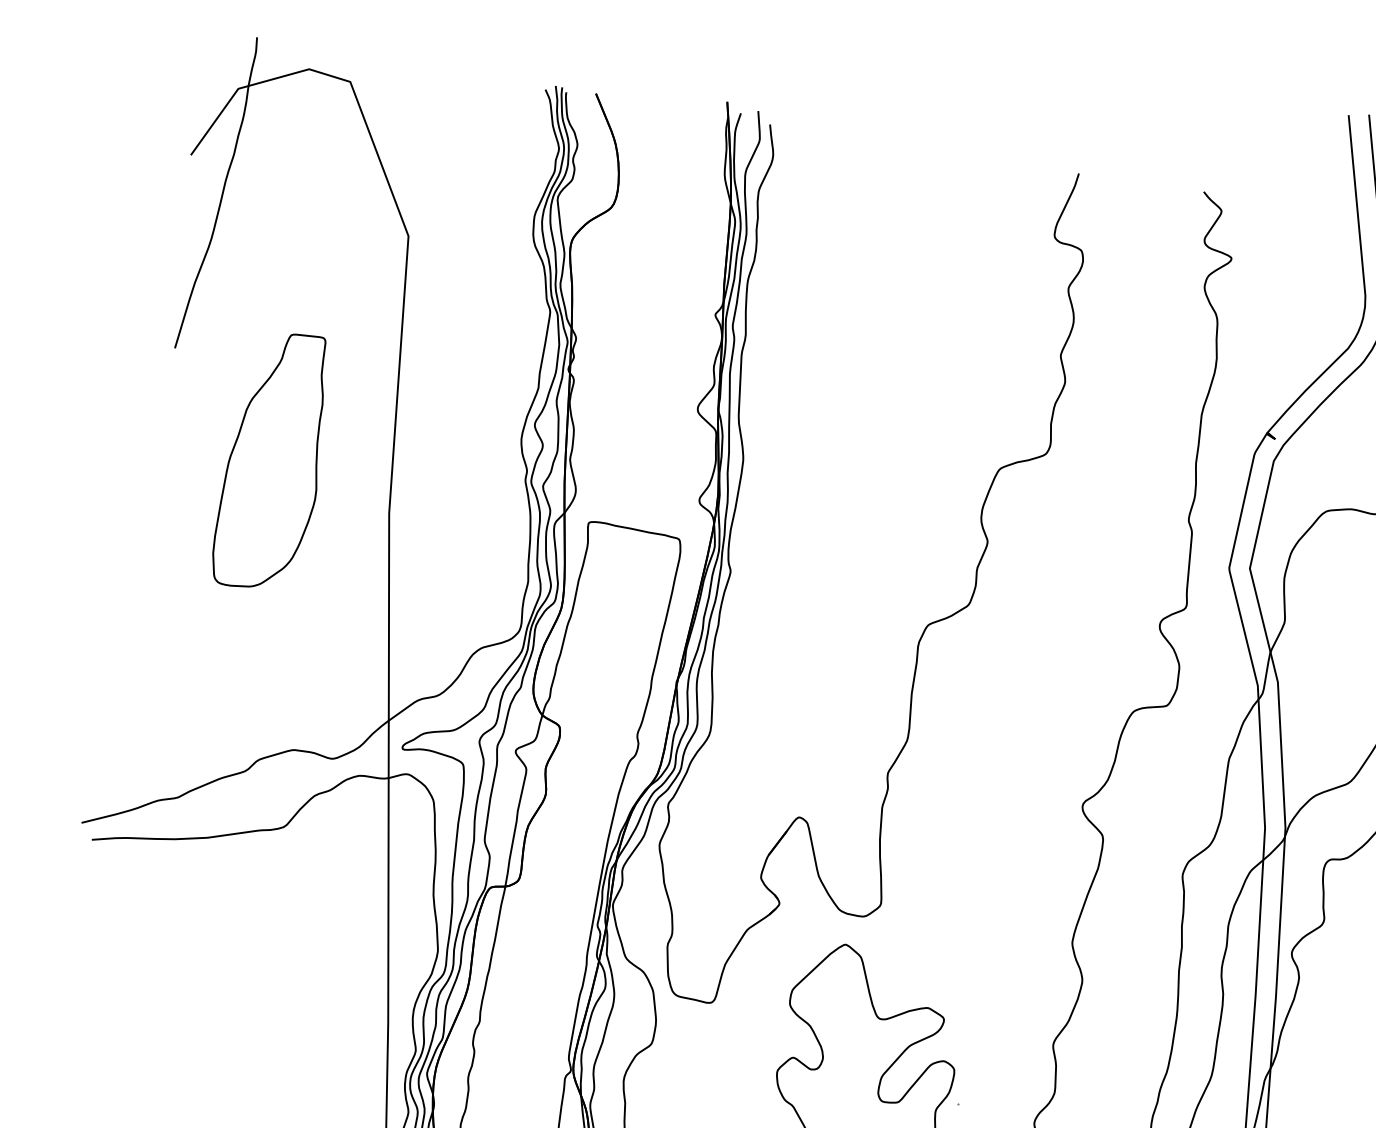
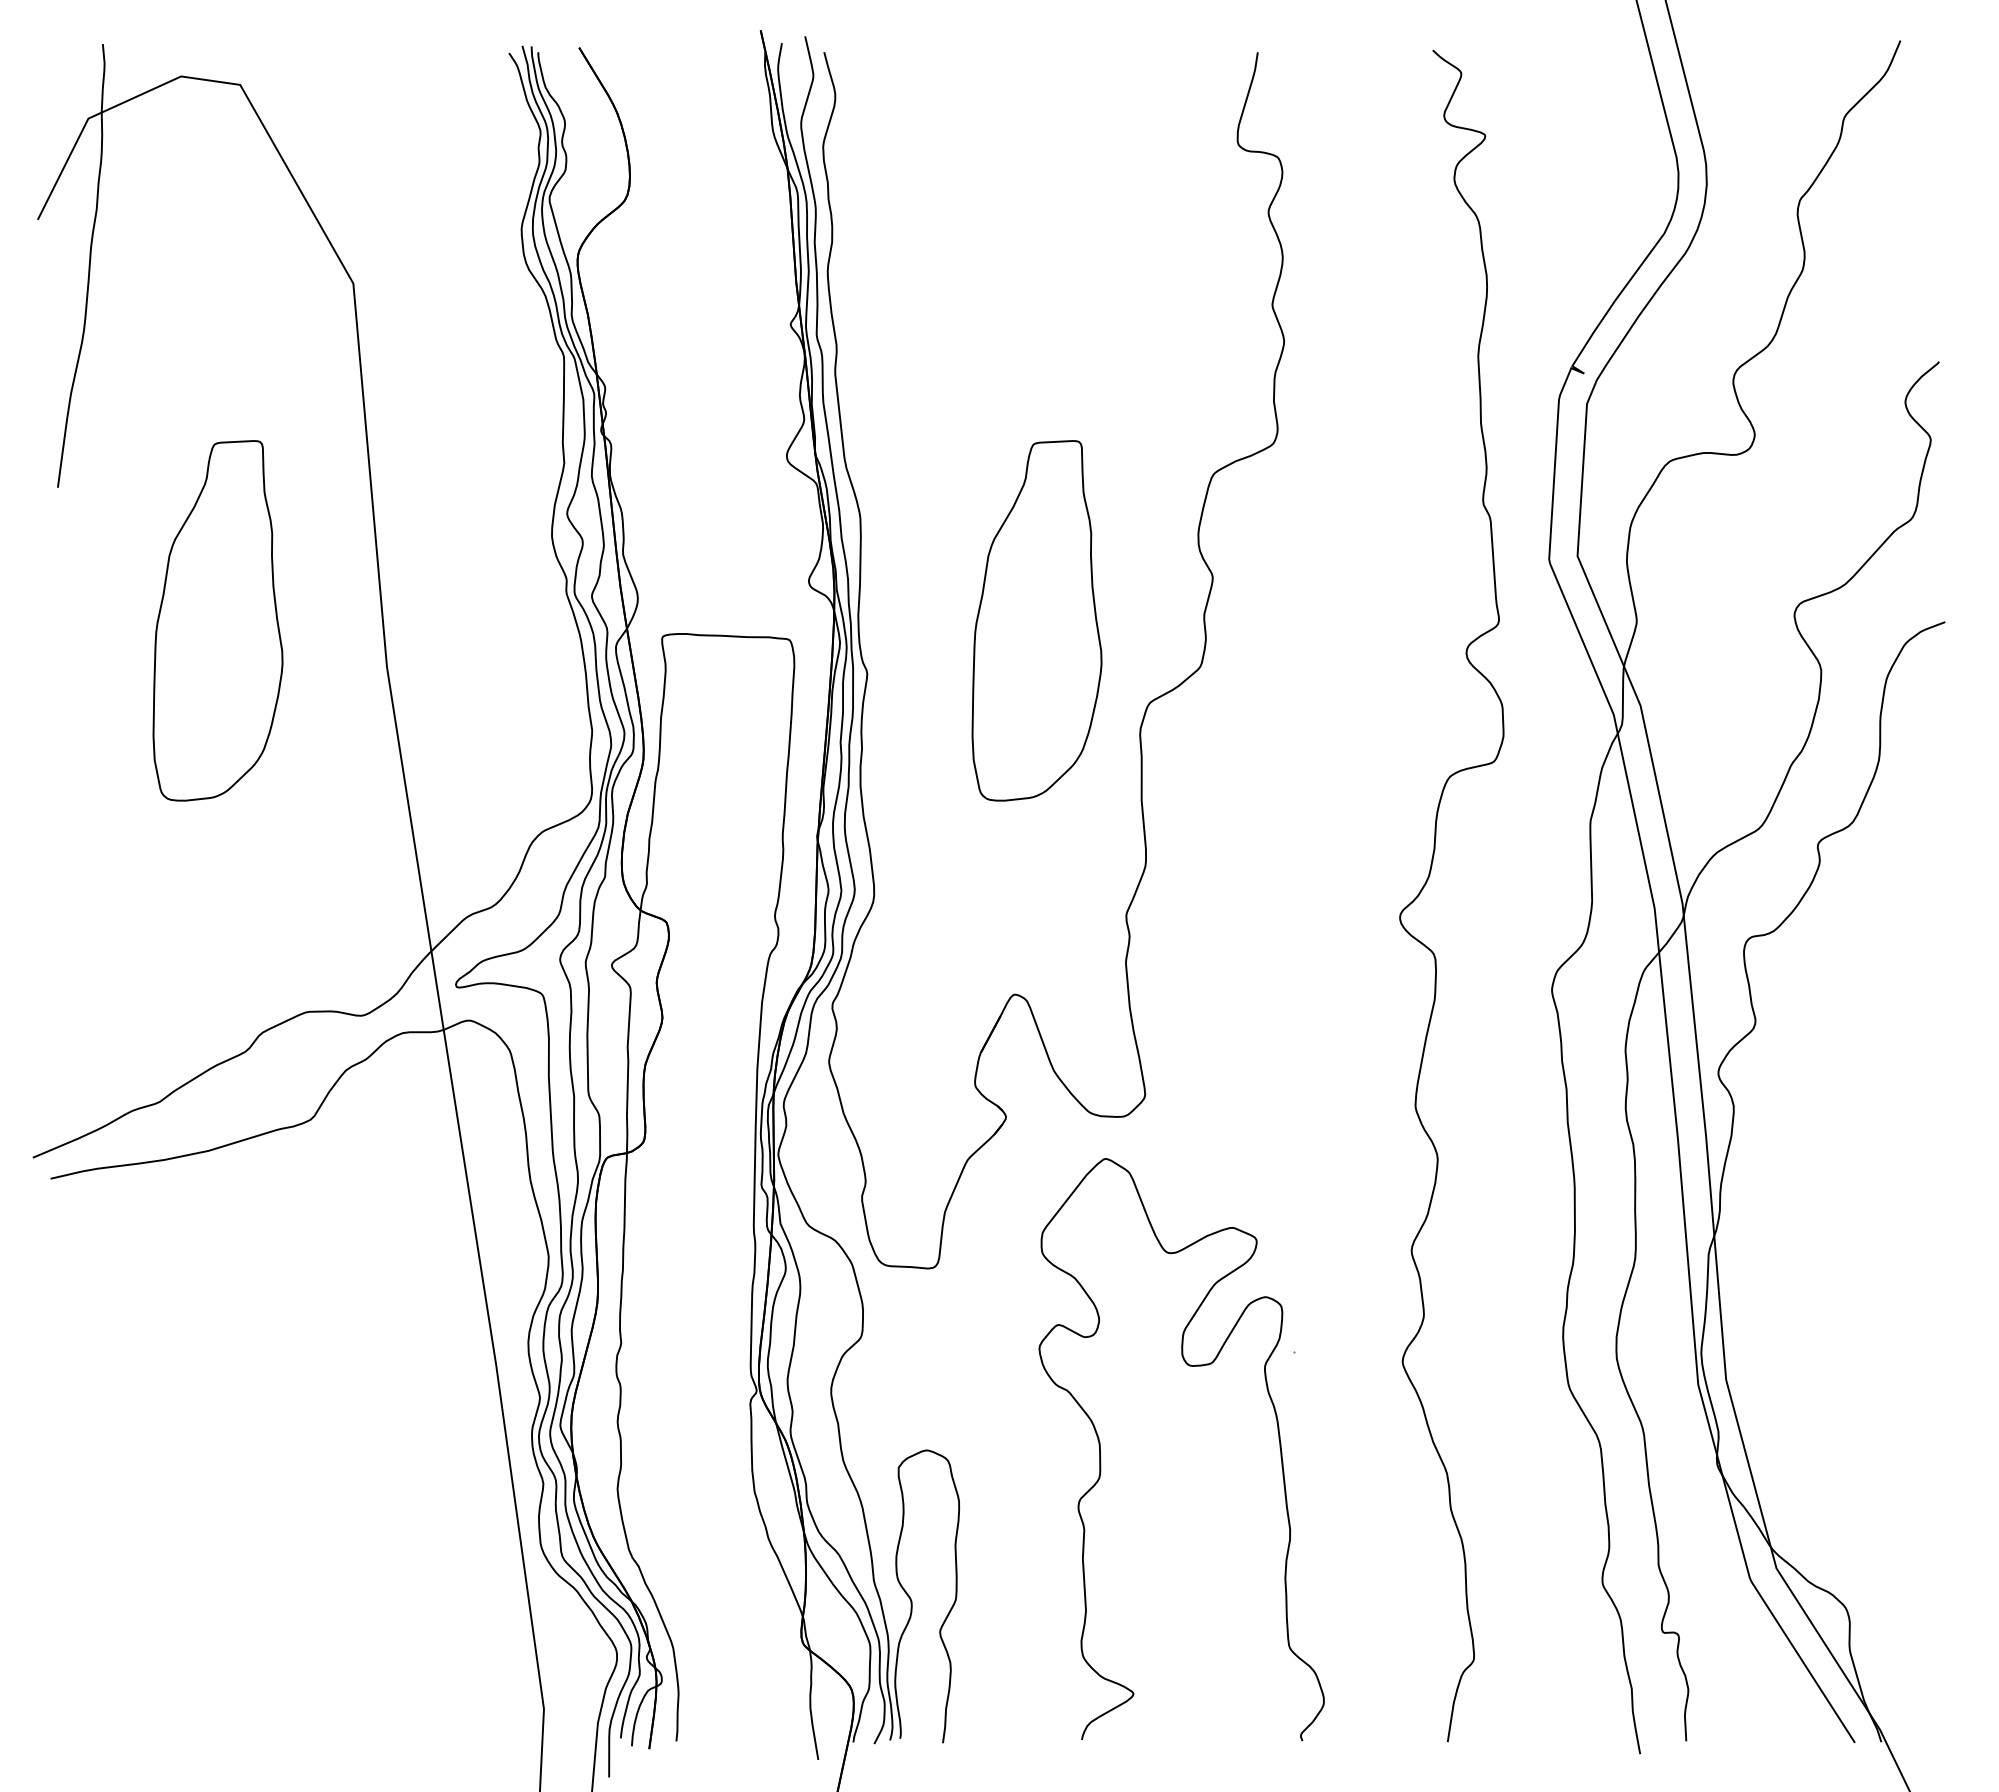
part: (857, 553) -> (1036, 620), added

